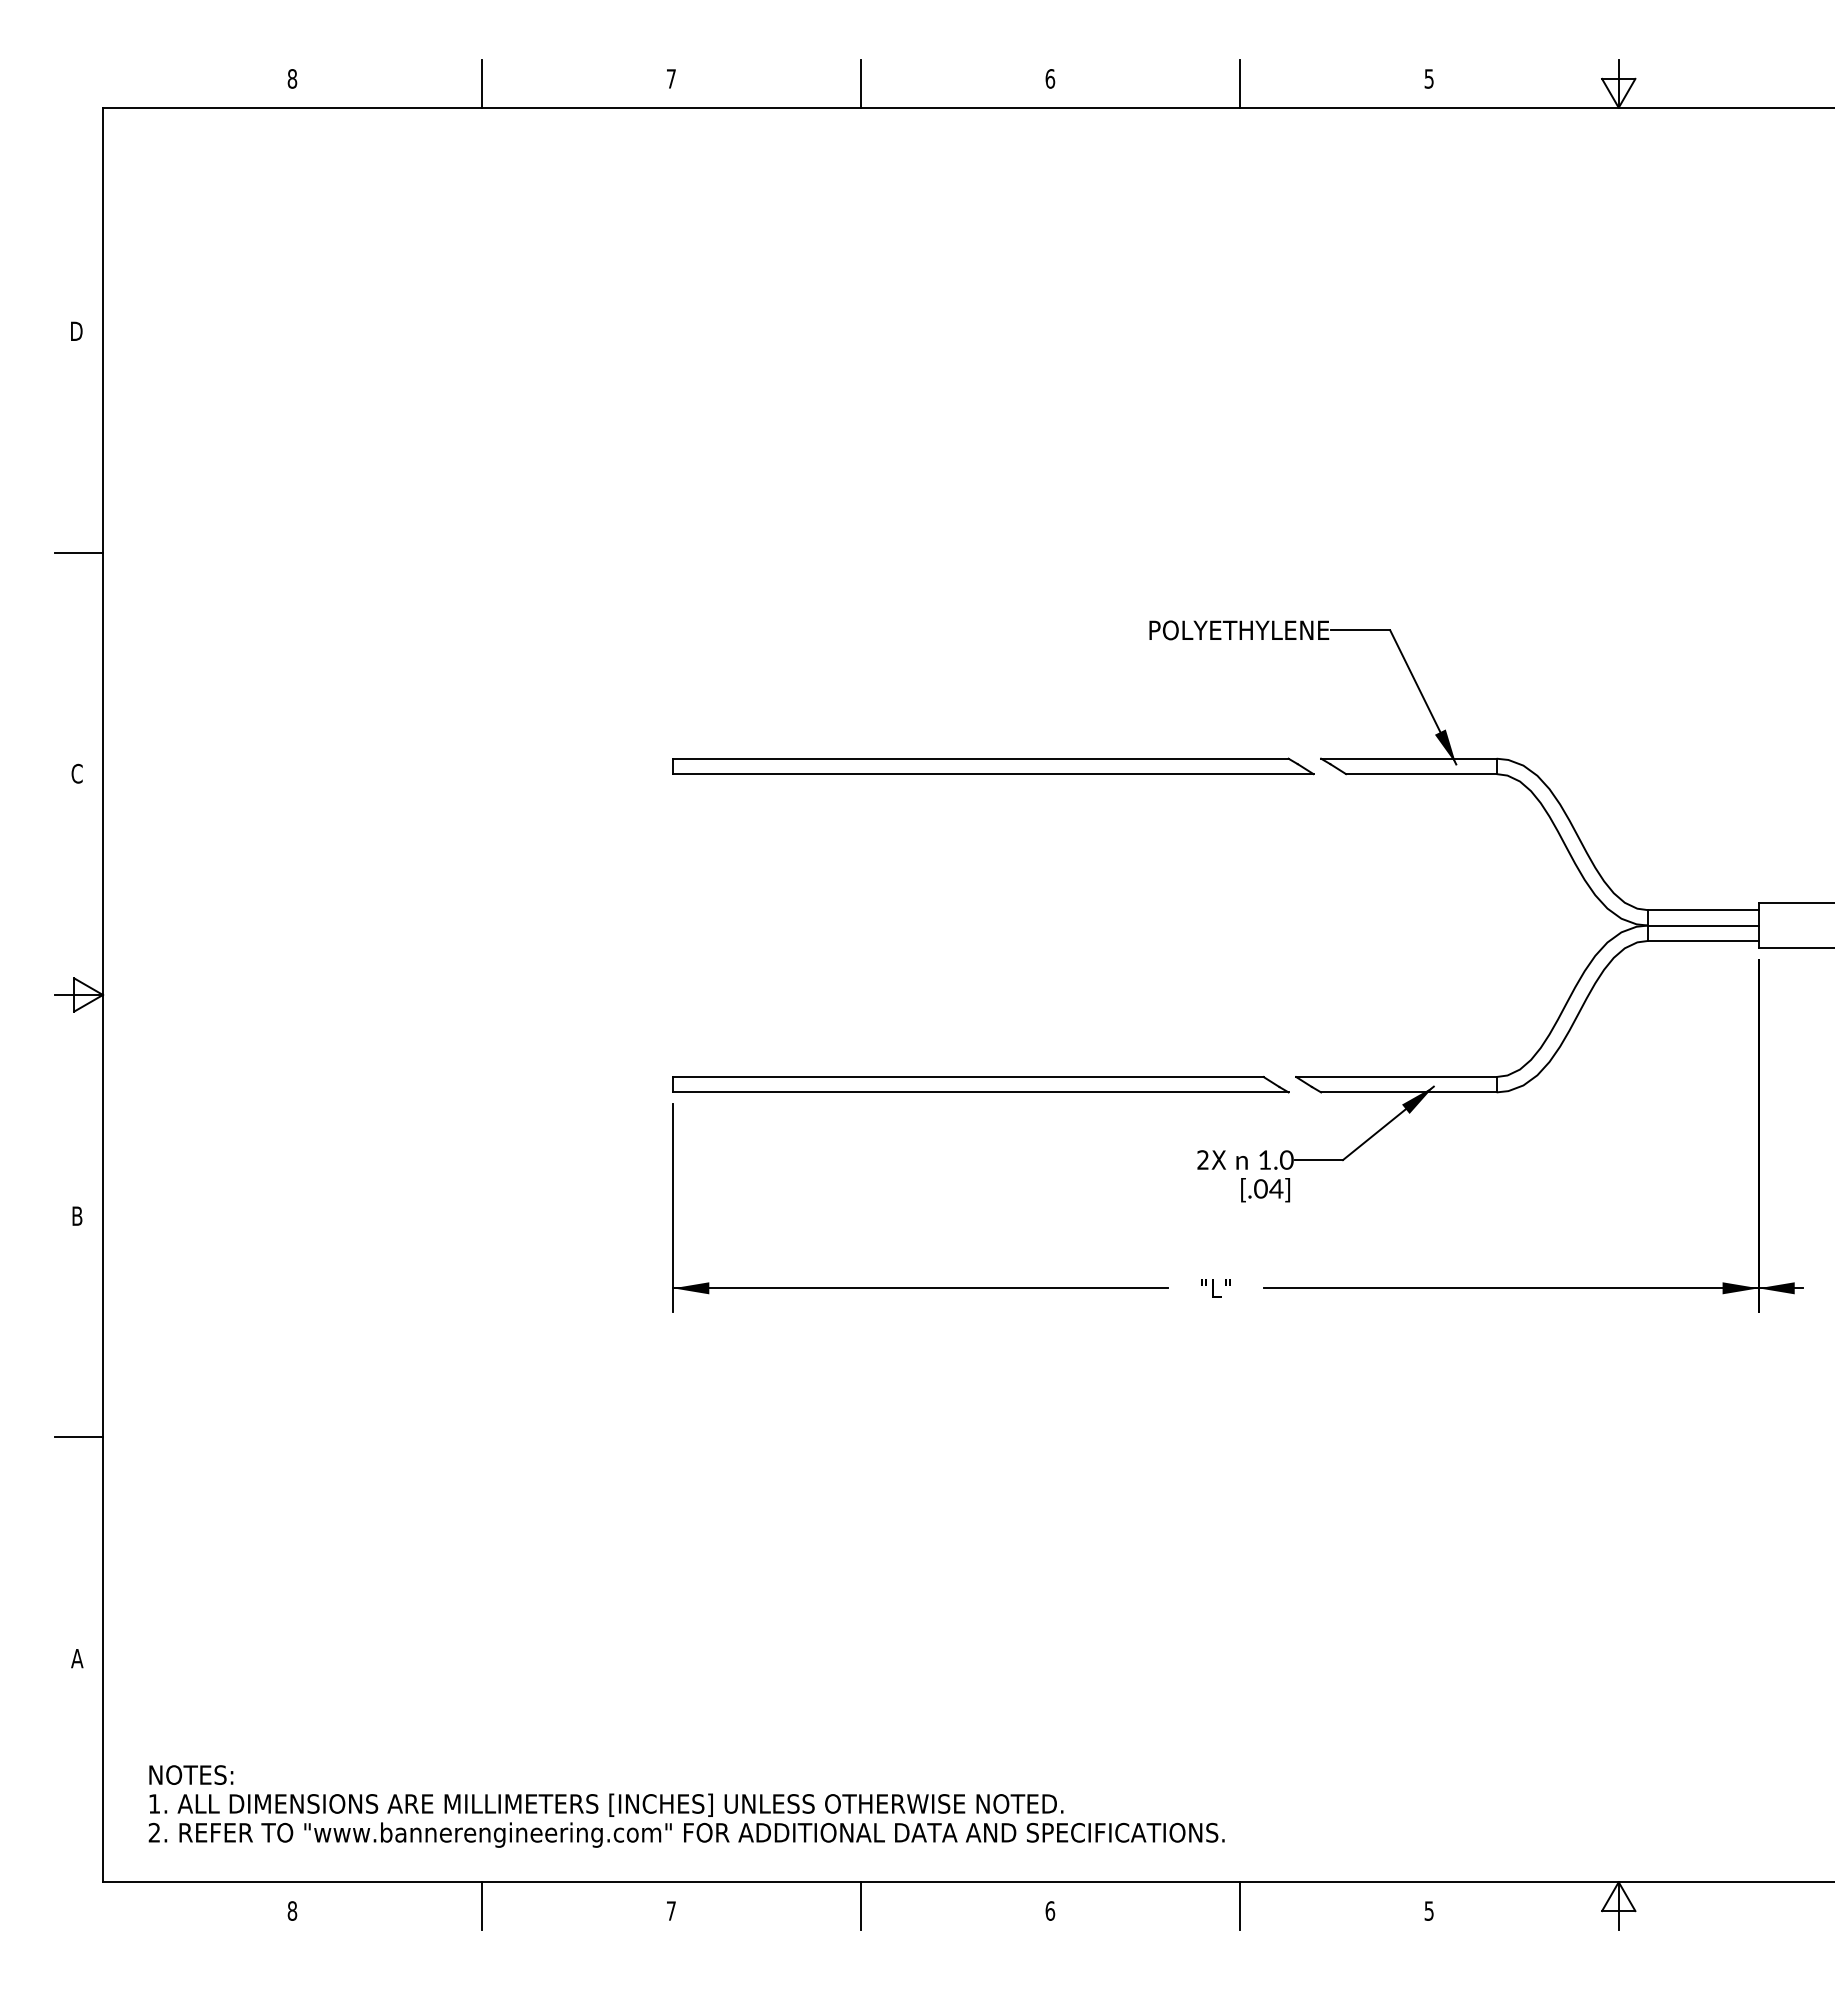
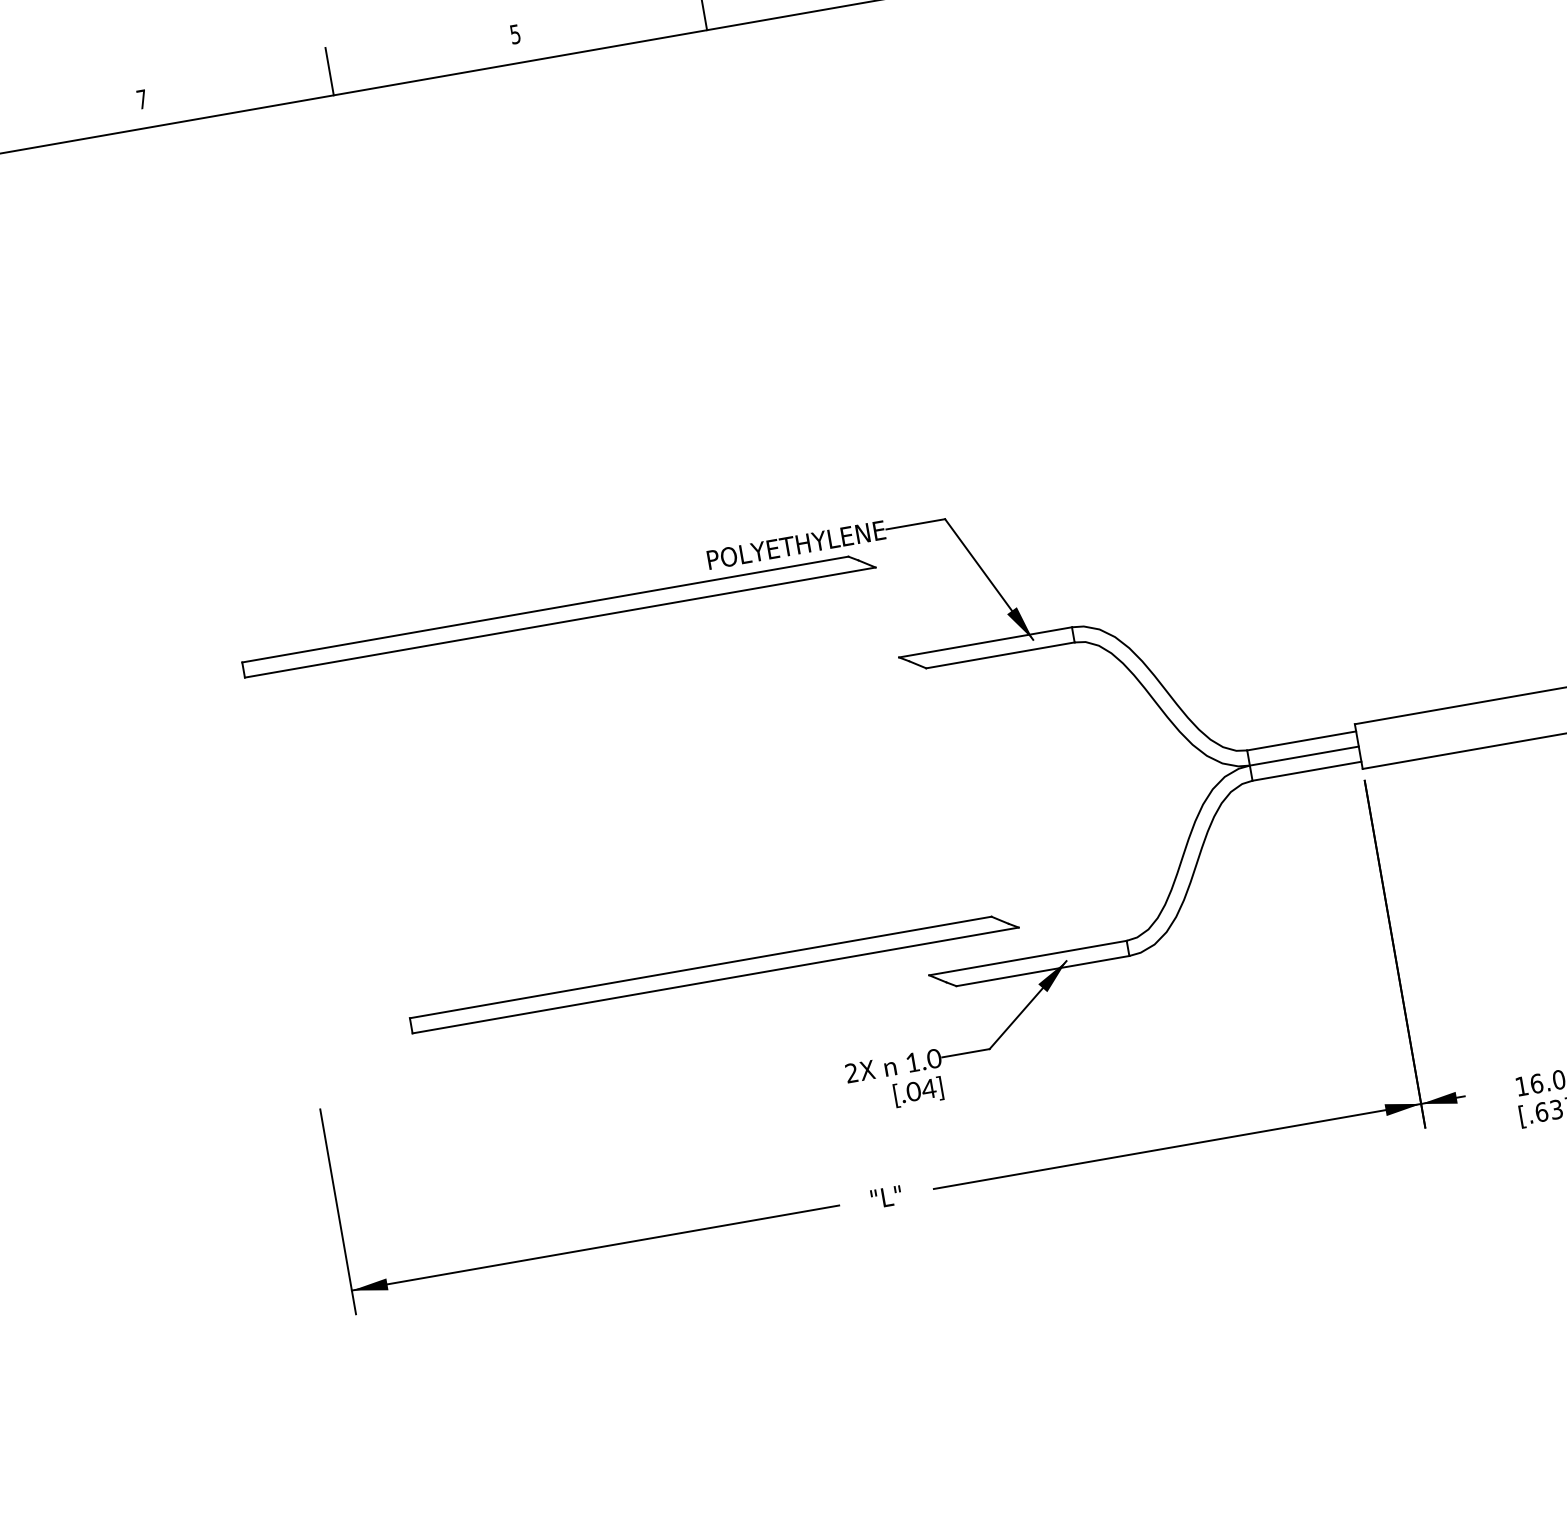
text: (1050, 78) -> (515, 33), 6 -> 5
part: (993, 766) -> (559, 615), moved
part: (980, 1084) -> (713, 972), moved

